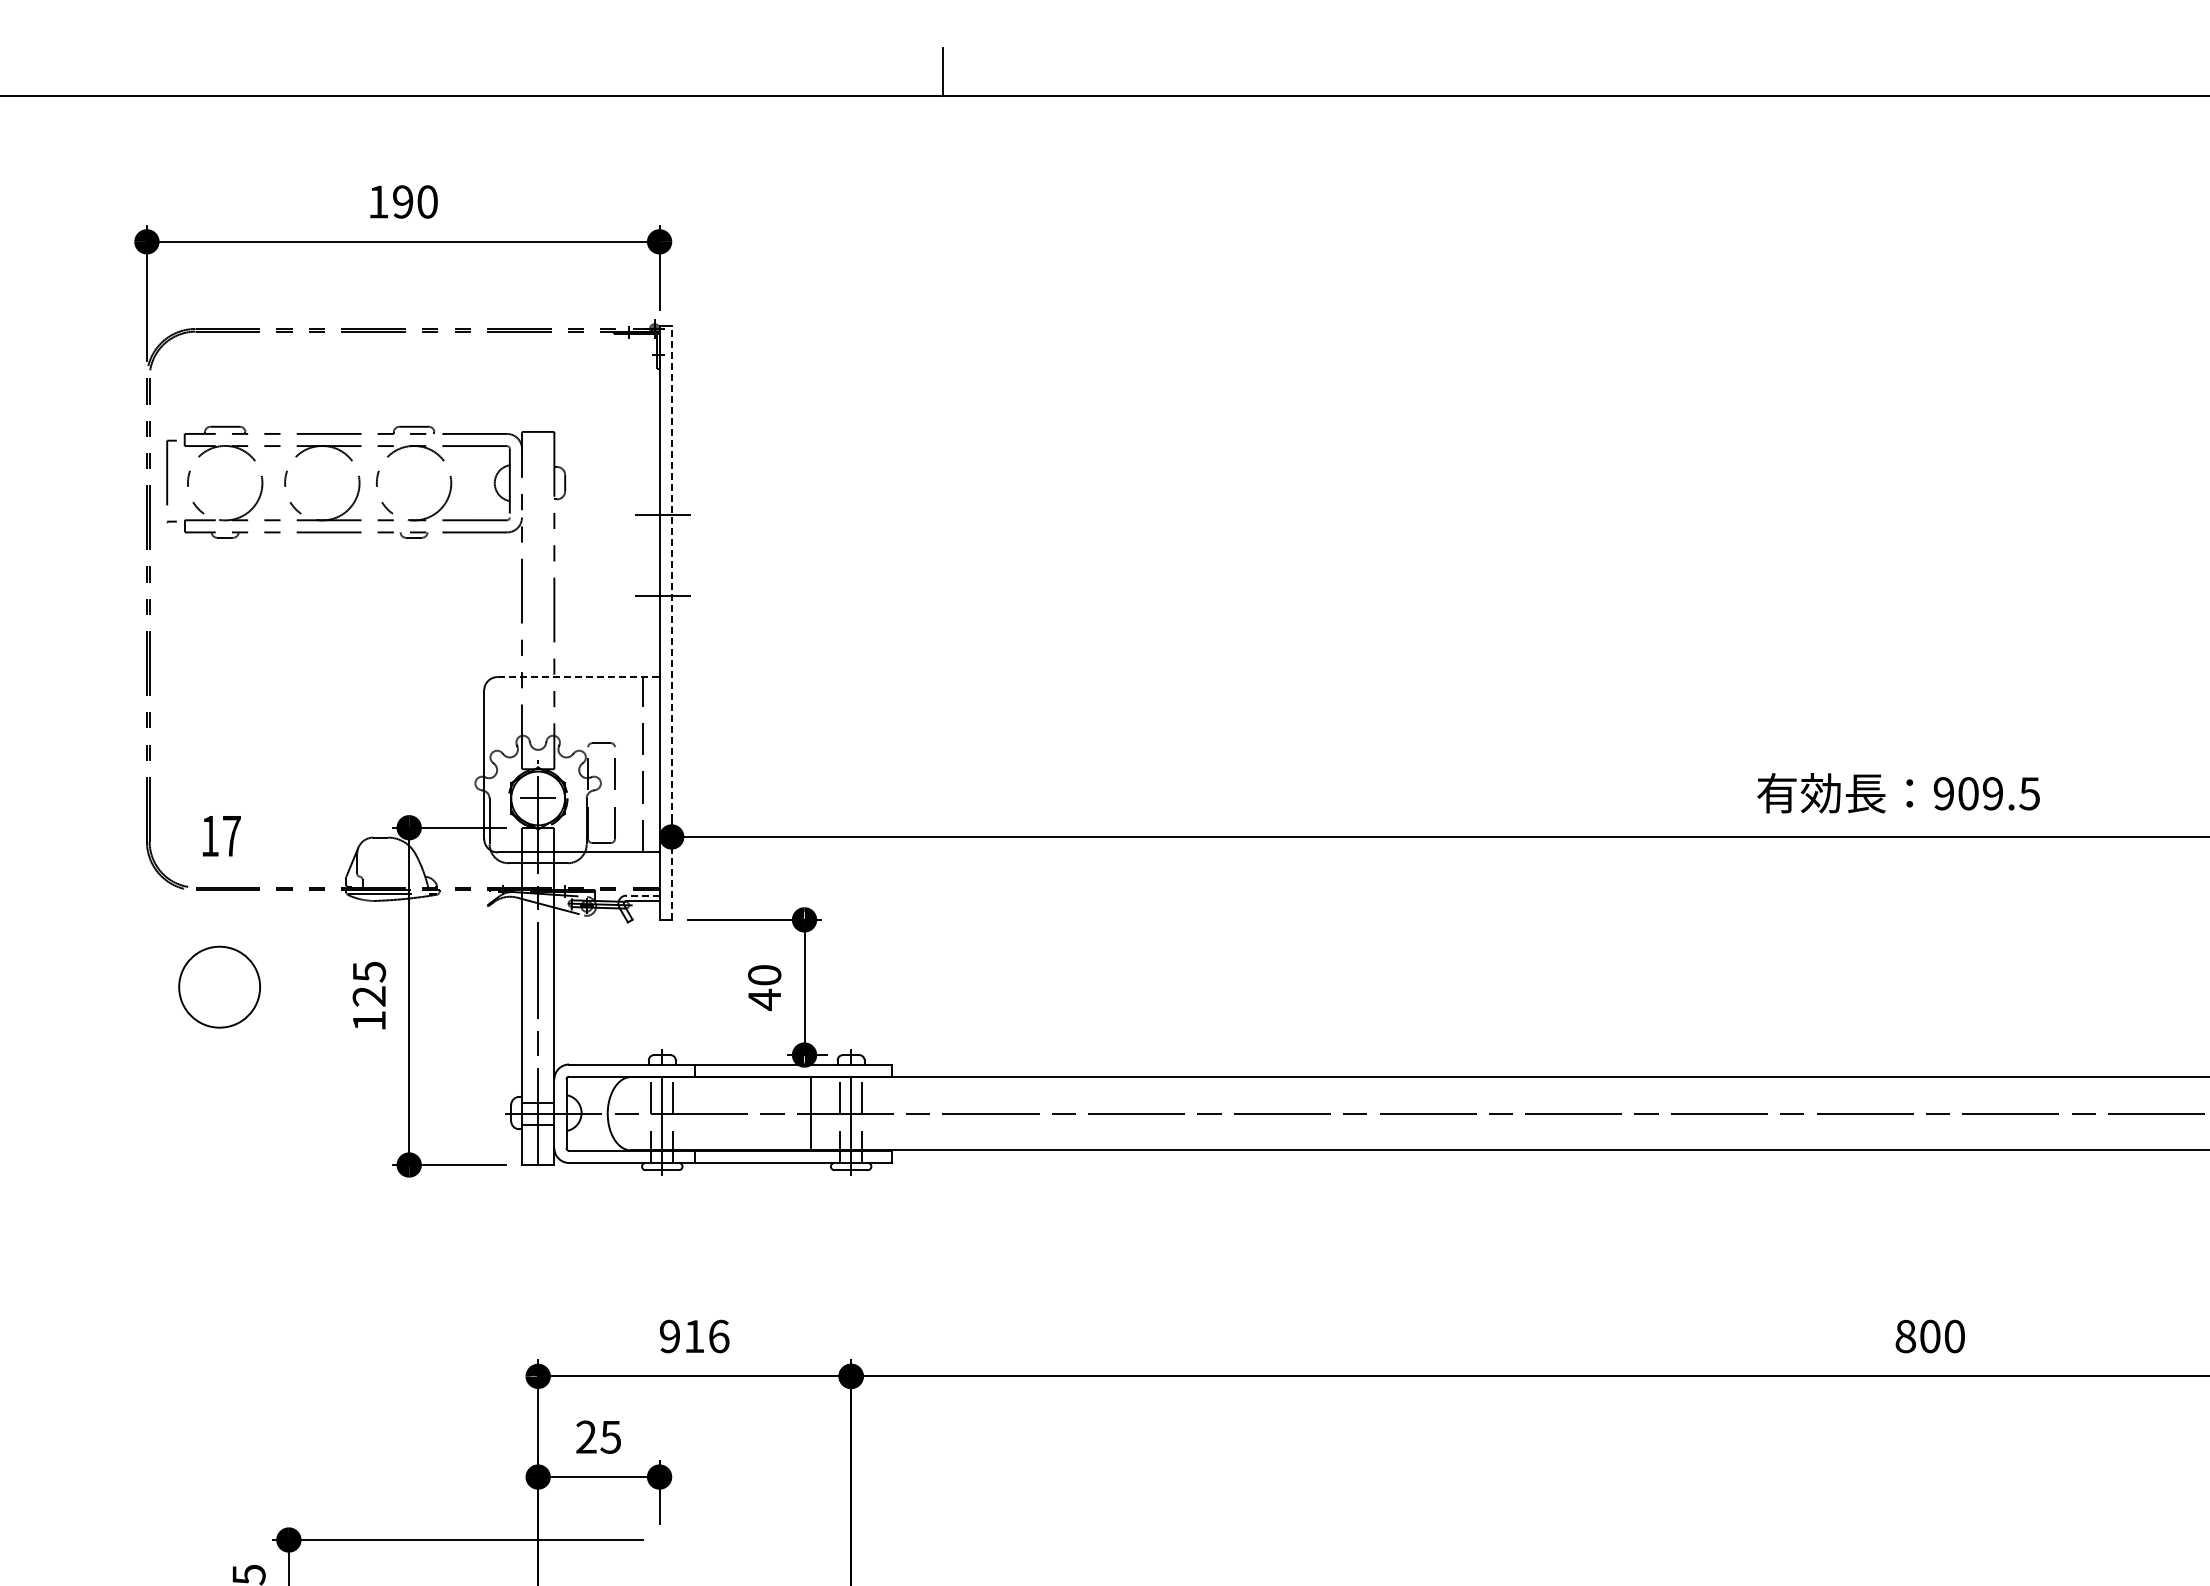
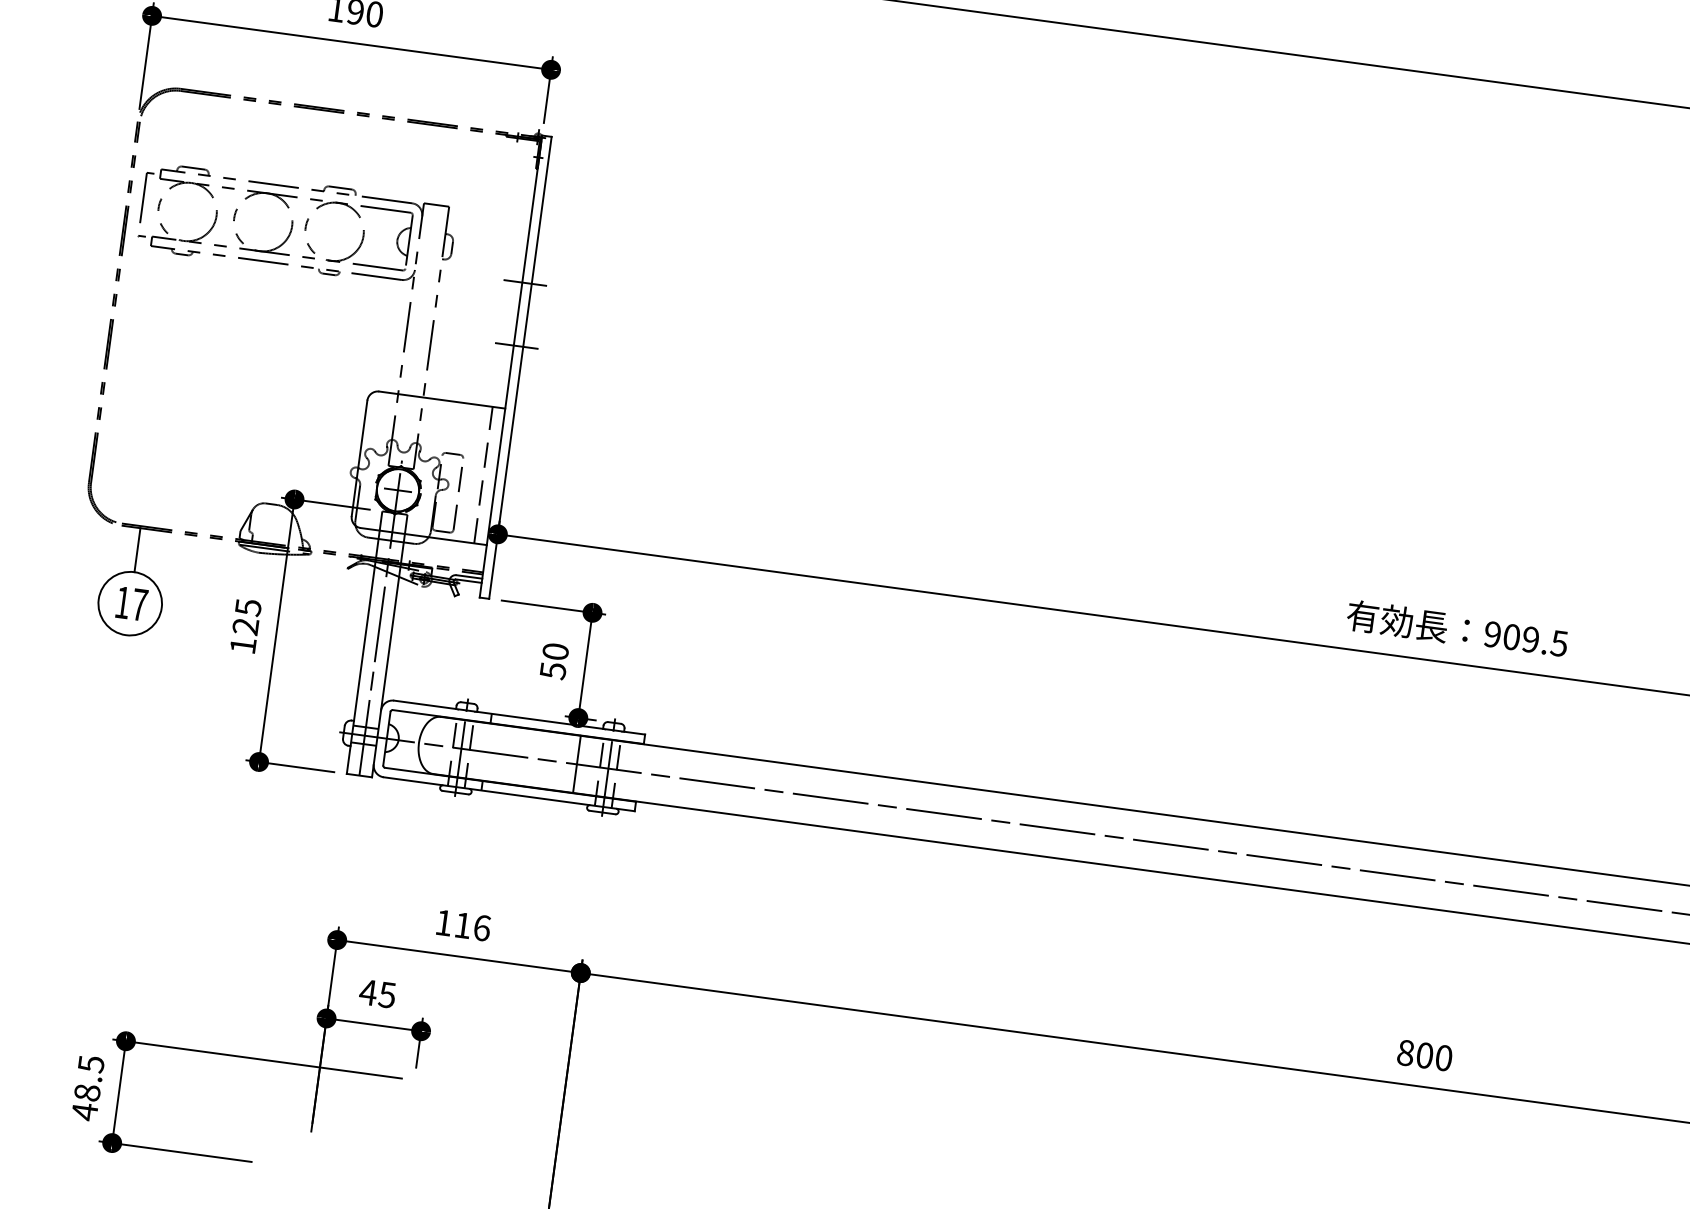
line: (671, 623) -> (520, 368), dashed -> solid
line: (578, 677) -> (442, 400), dashed -> solid
text: (221, 836) -> (131, 604), moved
line: (643, 895) -> (469, 576), dashed -> solid
line: (219, 918) -> (137, 550), added
text: (764, 999) -> (553, 670), 40 -> 50
text: (669, 1336) -> (443, 922), 916 -> 116
text: (586, 1436) -> (368, 991), 25 -> 45

